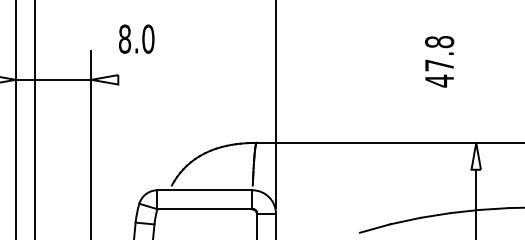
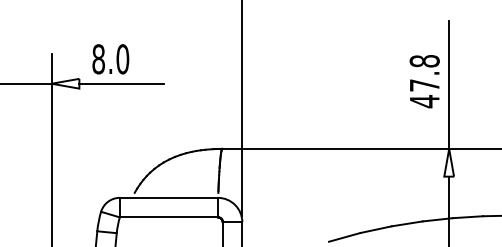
text: (136, 38) -> (110, 58), moved
text: (439, 61) -> (424, 81), moved
line: (159, 79) -> (121, 83), added
line: (476, 80) -> (449, 84), added

